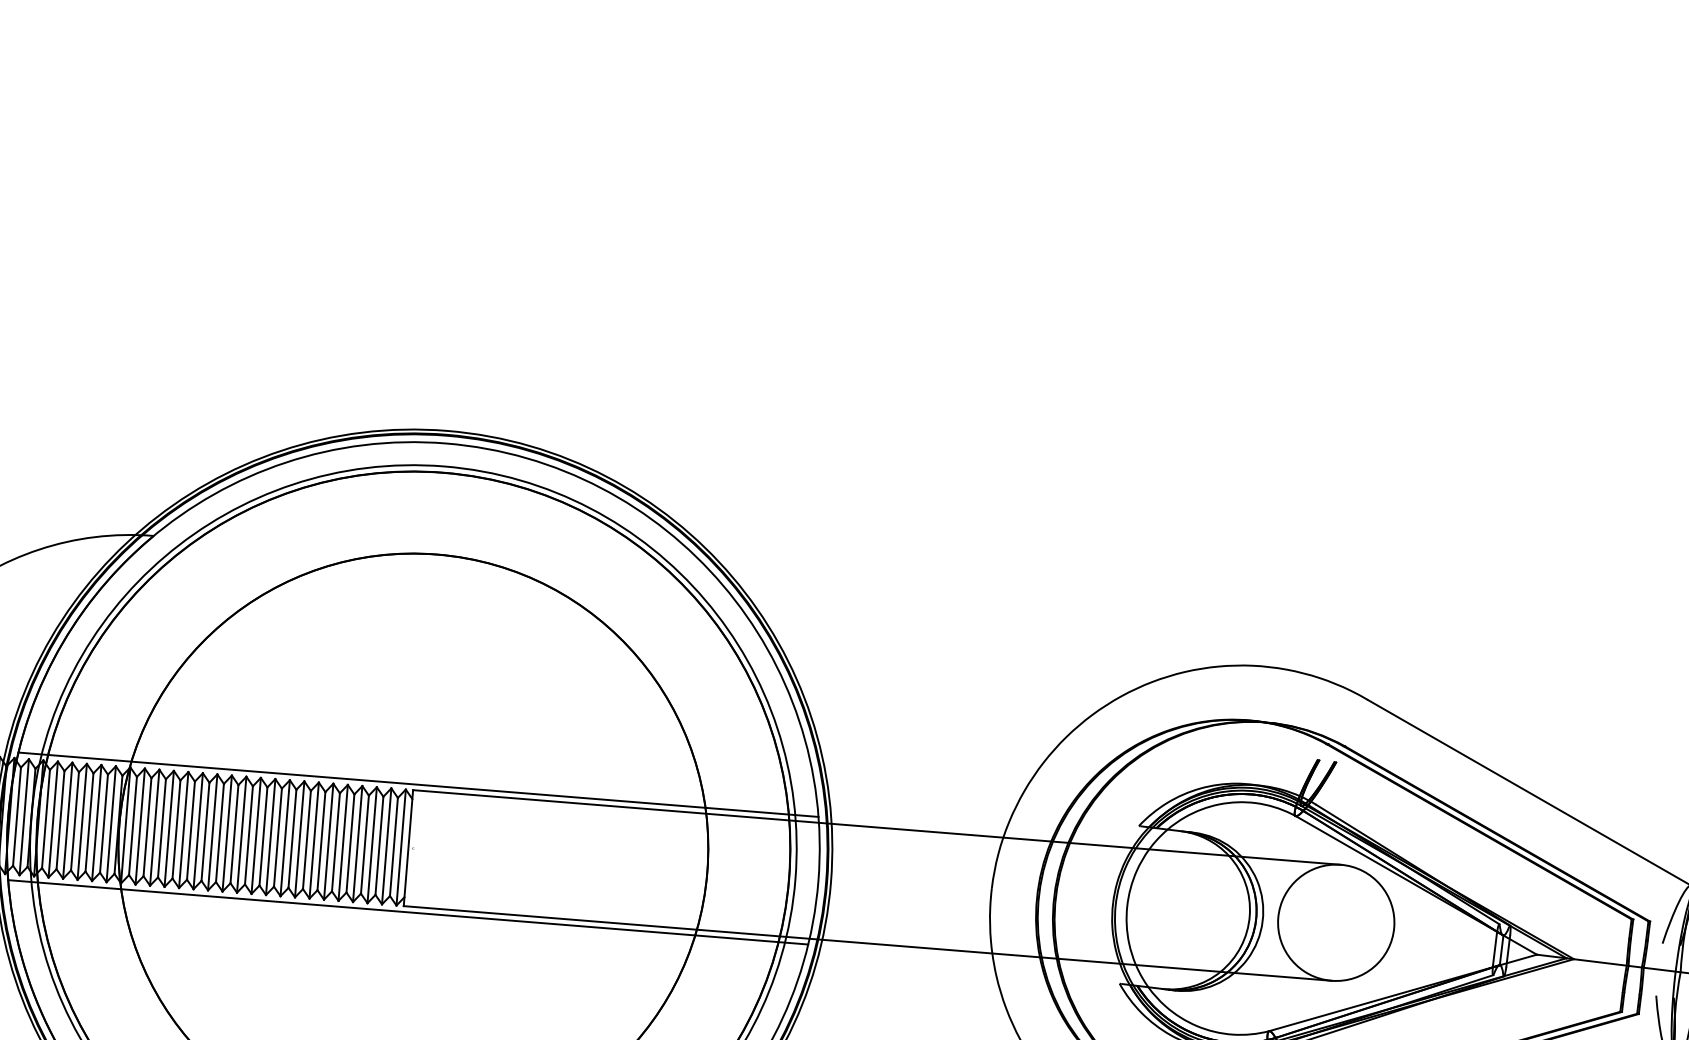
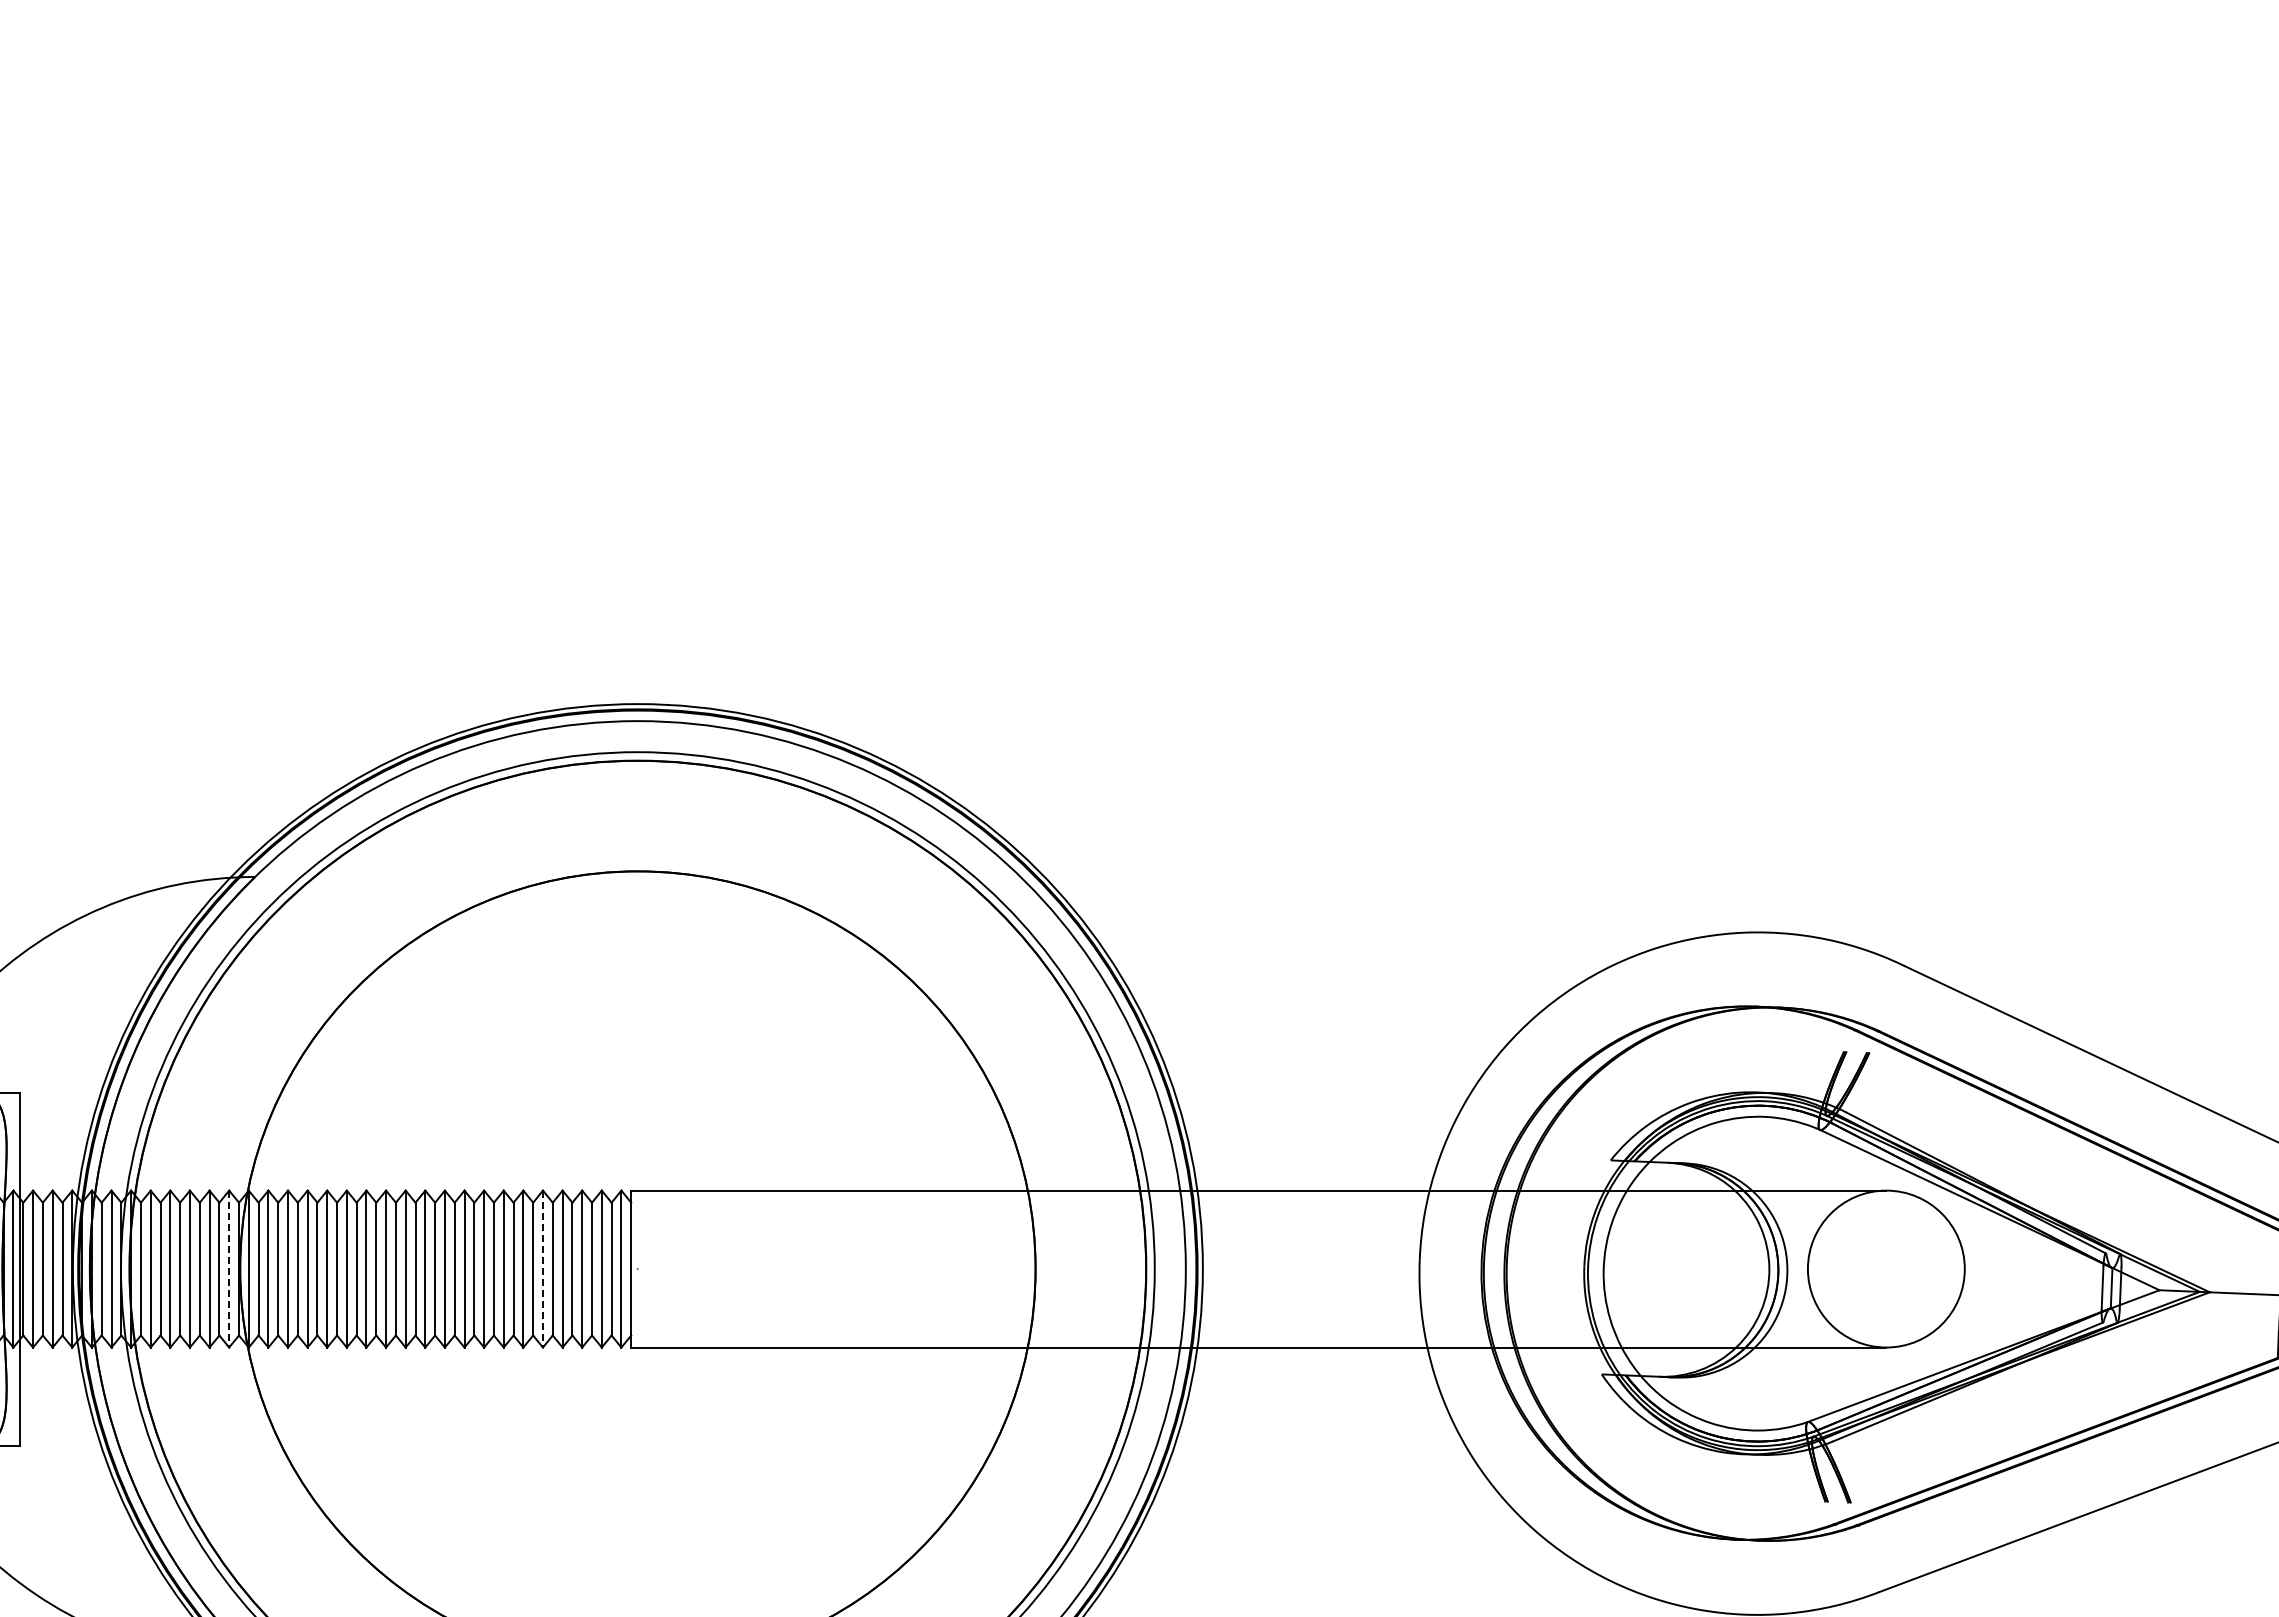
line: (418, 784) -> (637, 1182), removed
line: (111, 824) -> (229, 1269), solid -> dashed
line: (342, 843) -> (542, 1269), solid -> dashed
line: (407, 912) -> (637, 1355), removed

